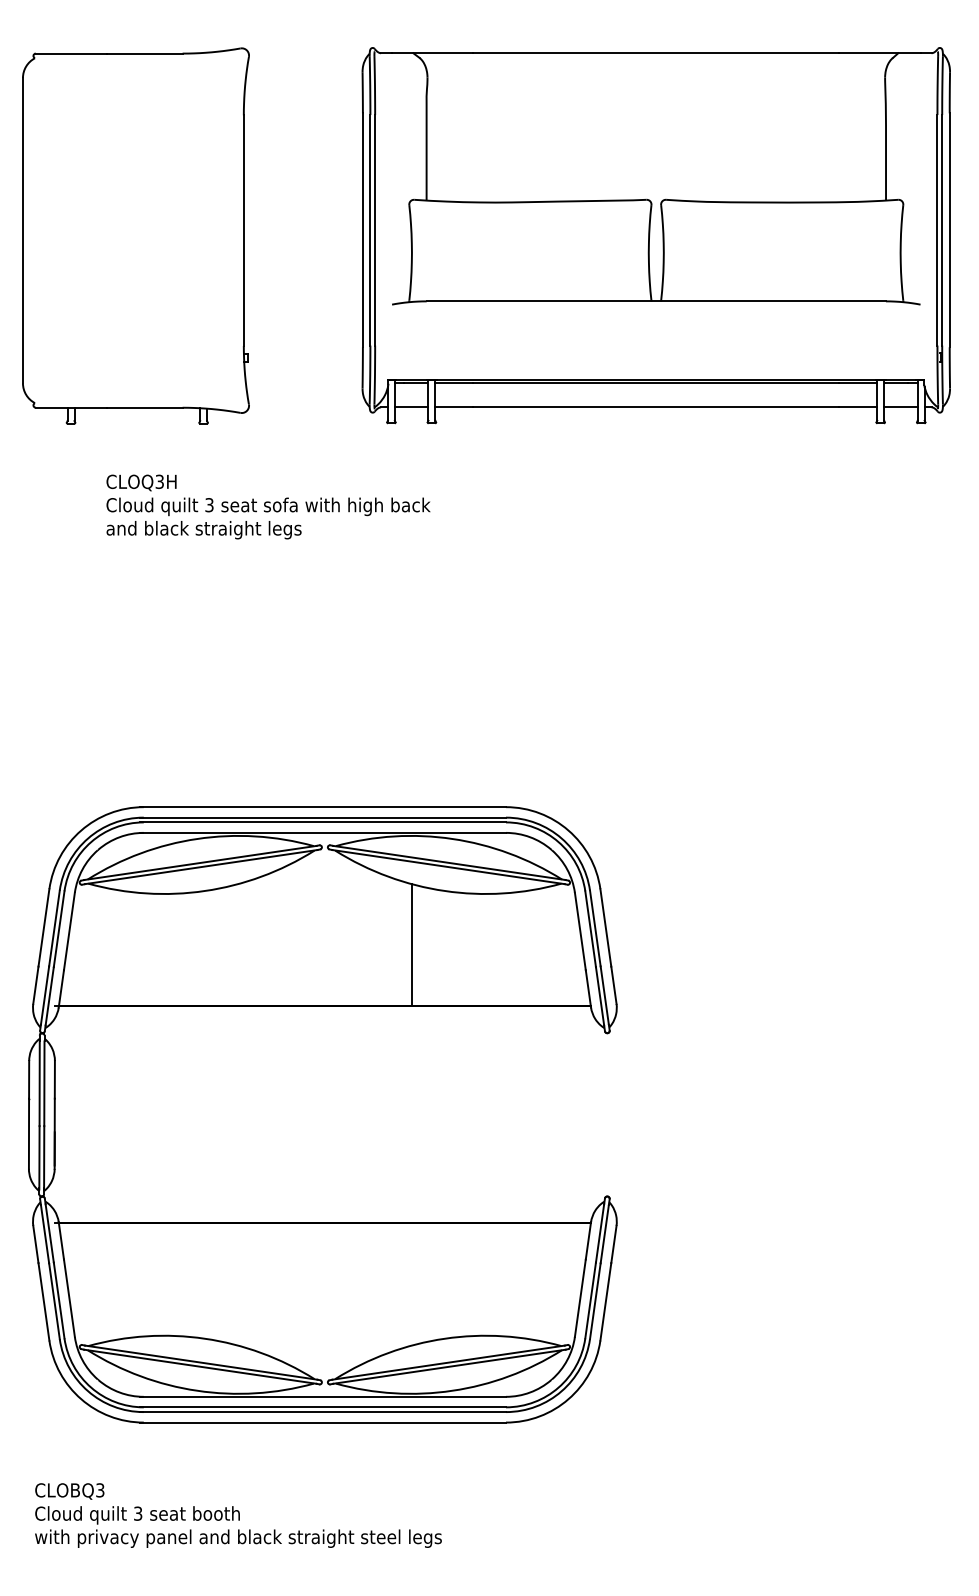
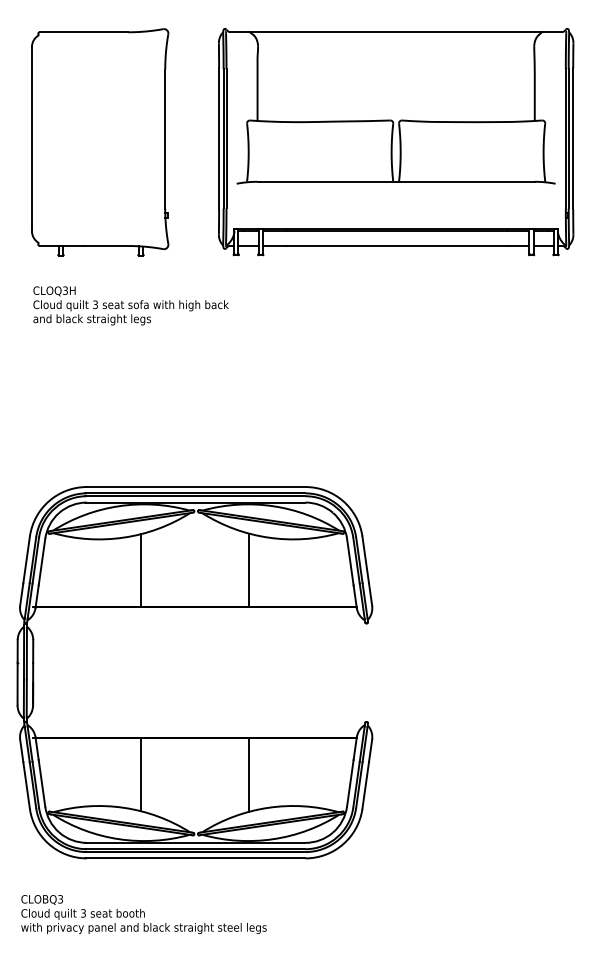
part: (136, 236) -> (100, 142), moved
text: (267, 506) -> (130, 305), moved
line: (234, 945) -> (141, 570), added
line: (234, 1283) -> (141, 774), added
line: (413, 1283) -> (249, 774), added

